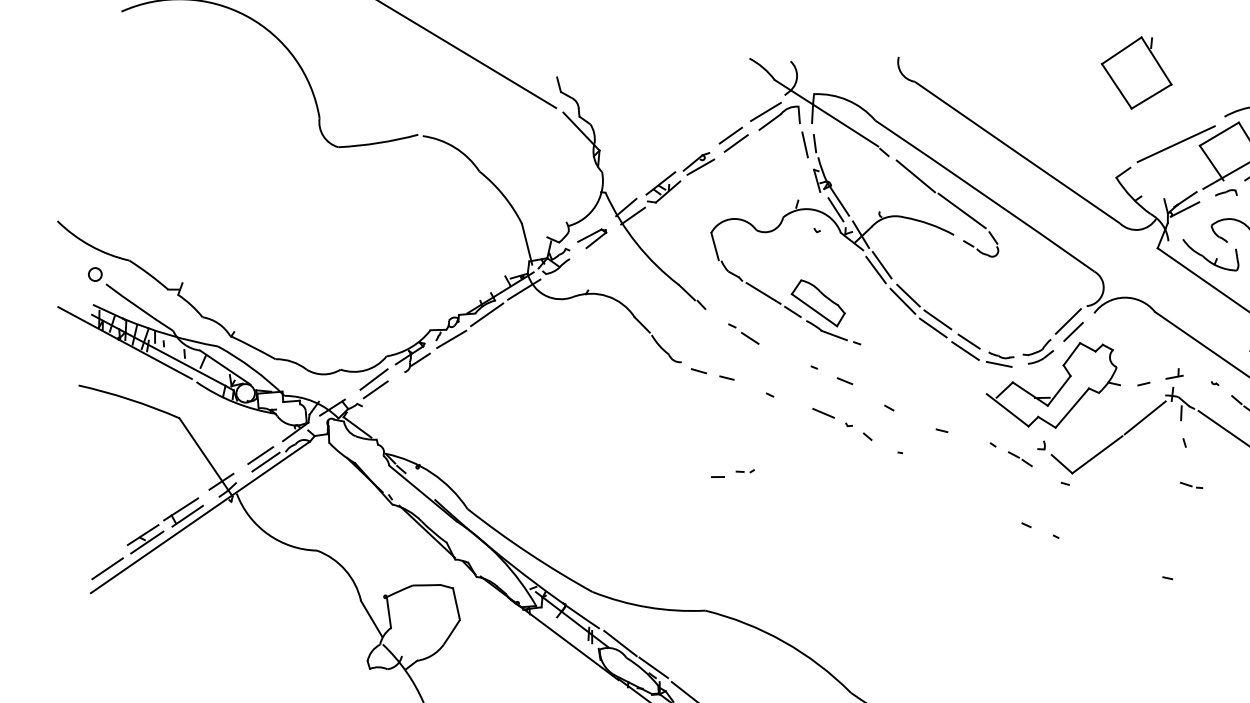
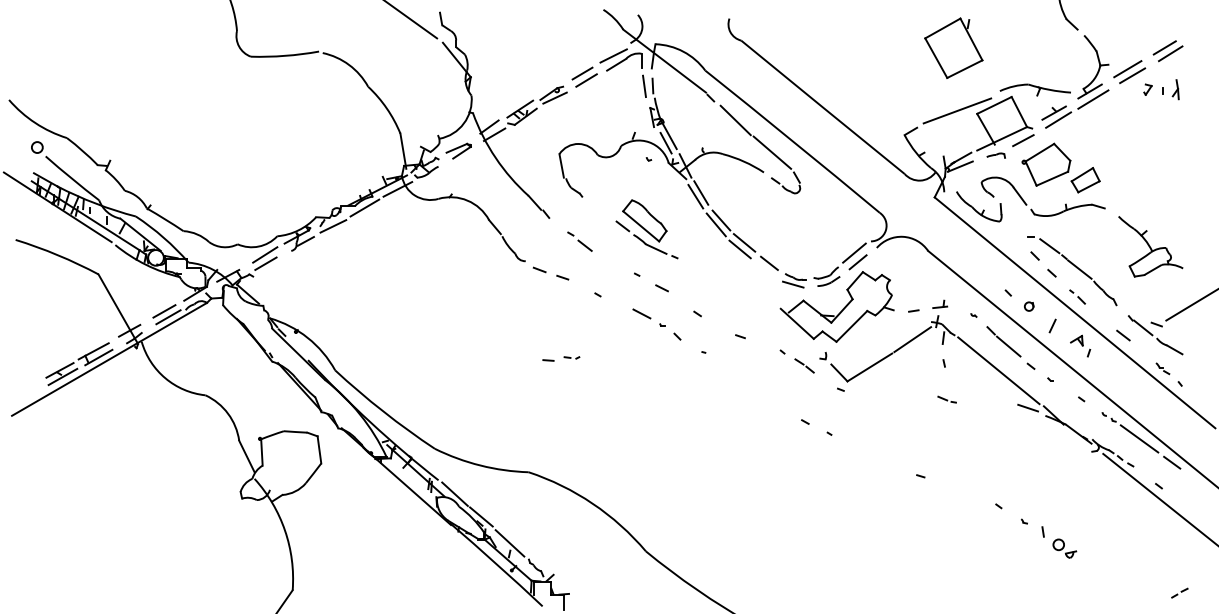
part: (1136, 72) -> (953, 47), moved
line: (762, 293) -> (598, 208), removed
line: (965, 350) -> (765, 270), removed
line: (107, 568) -> (27, 396), removed

